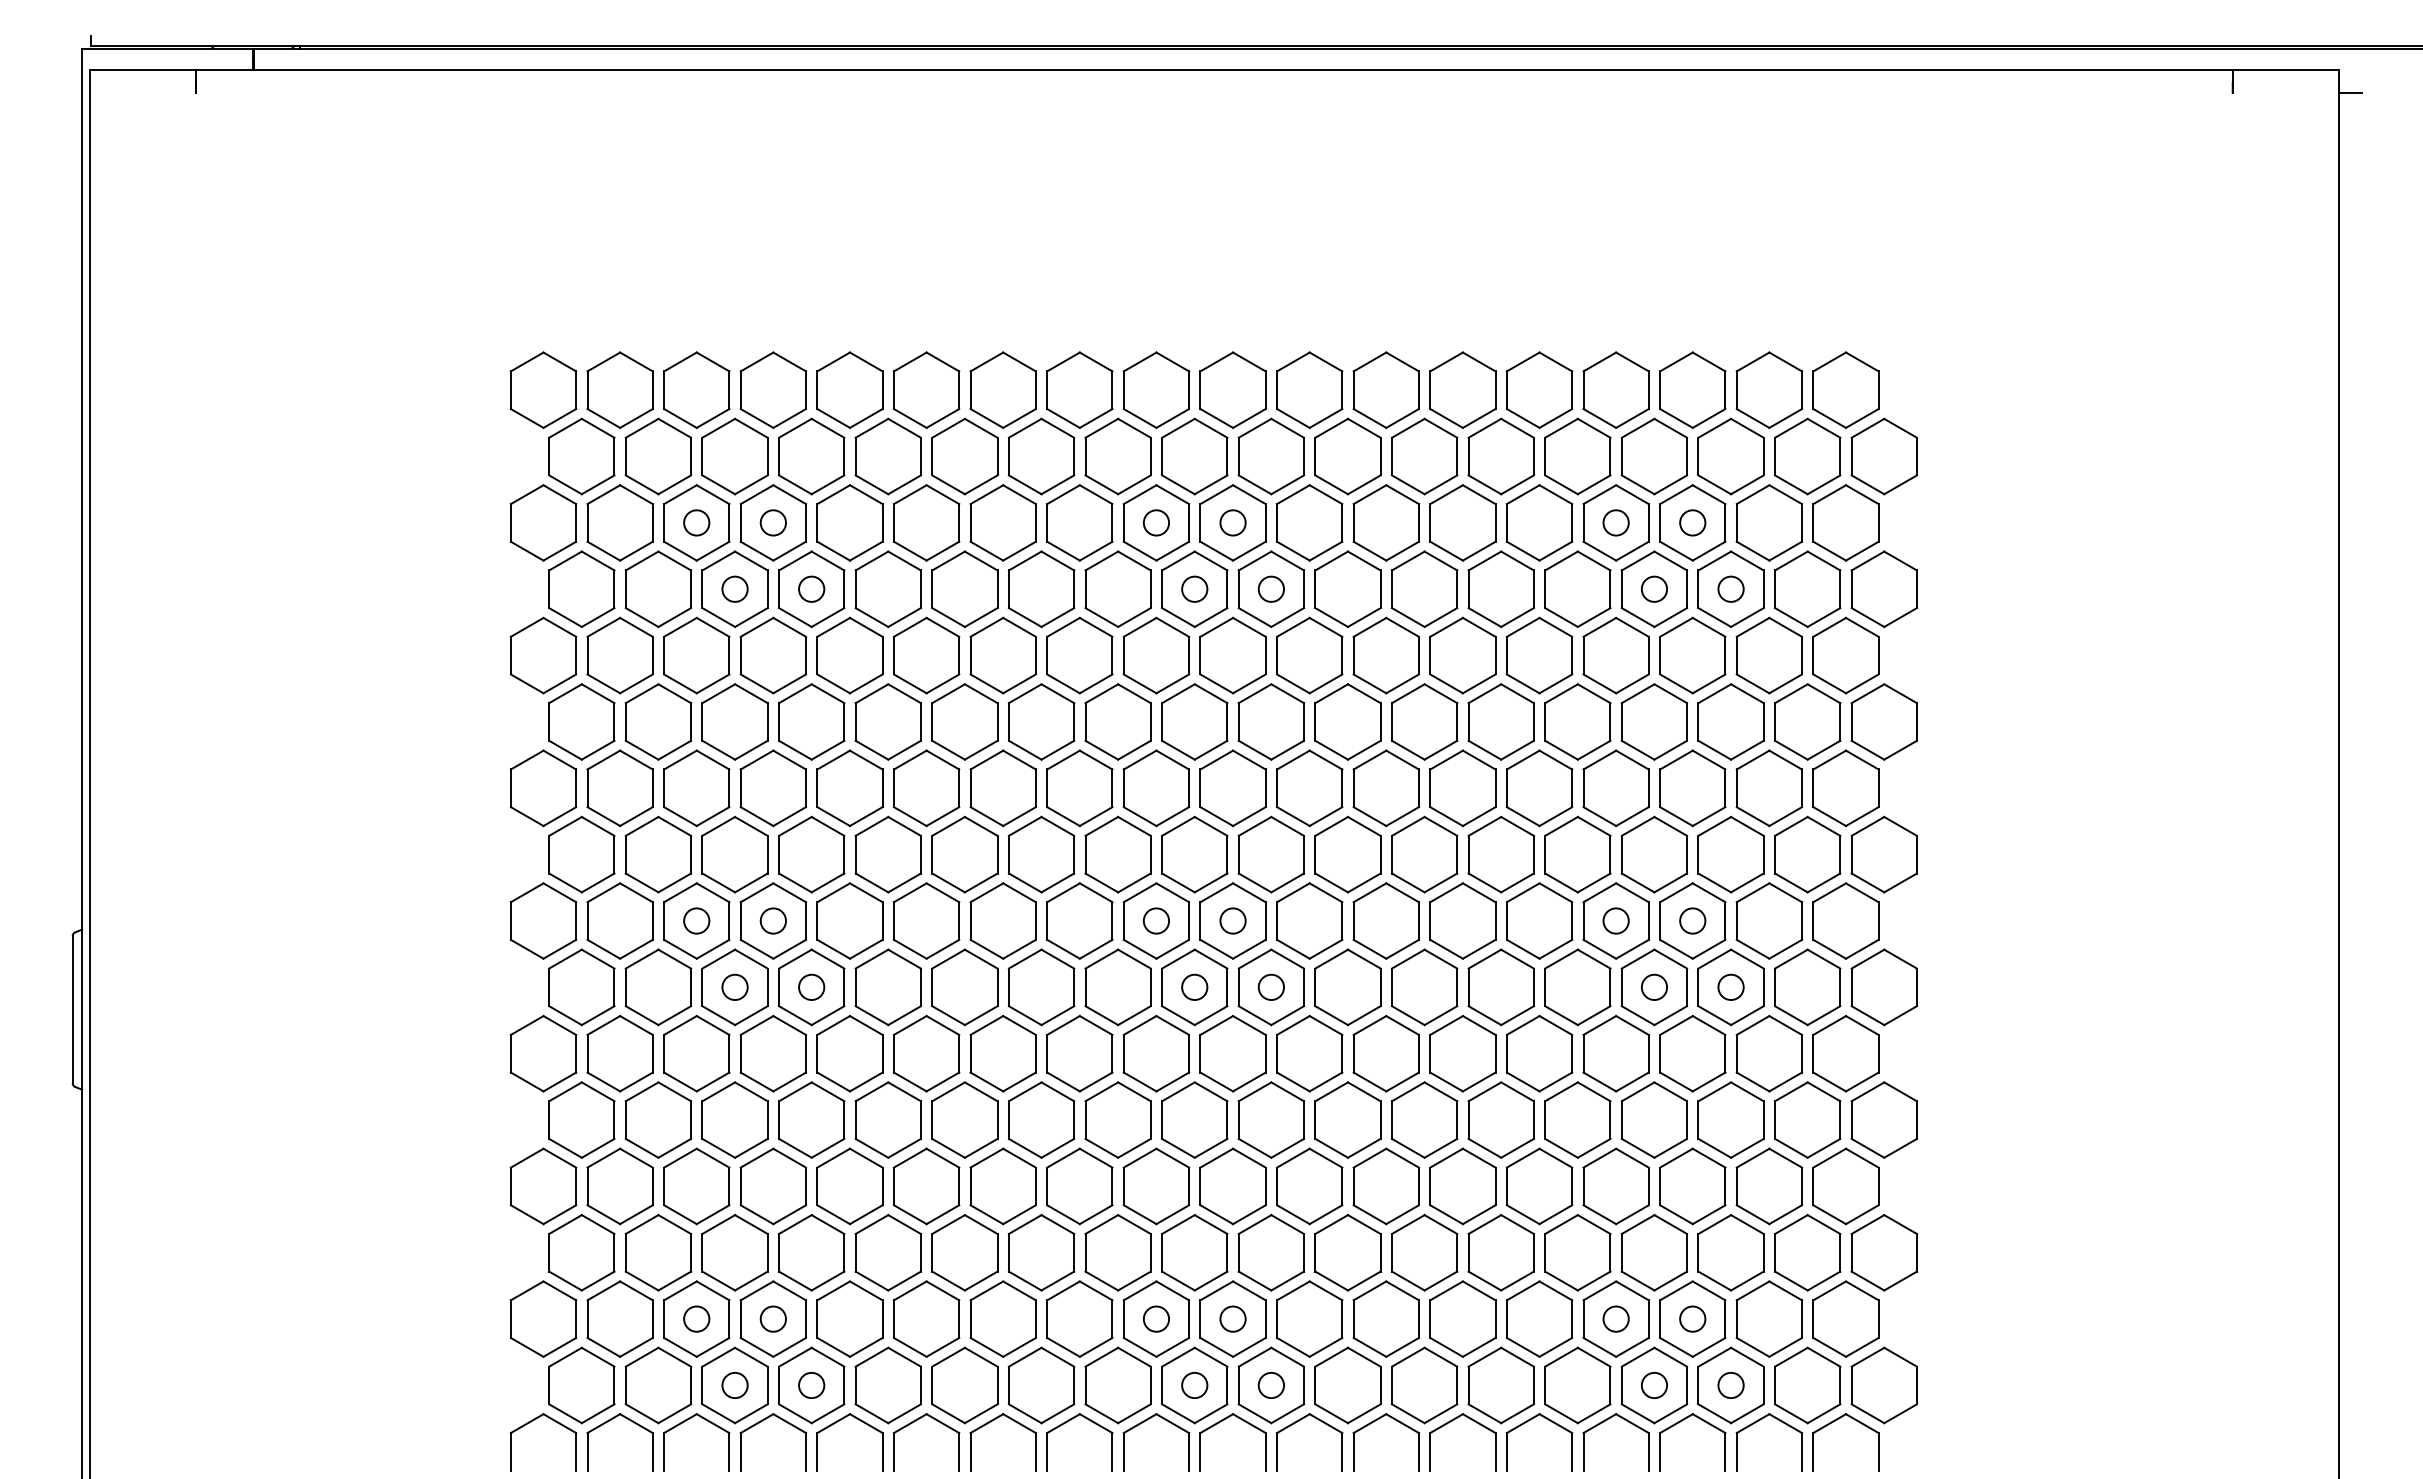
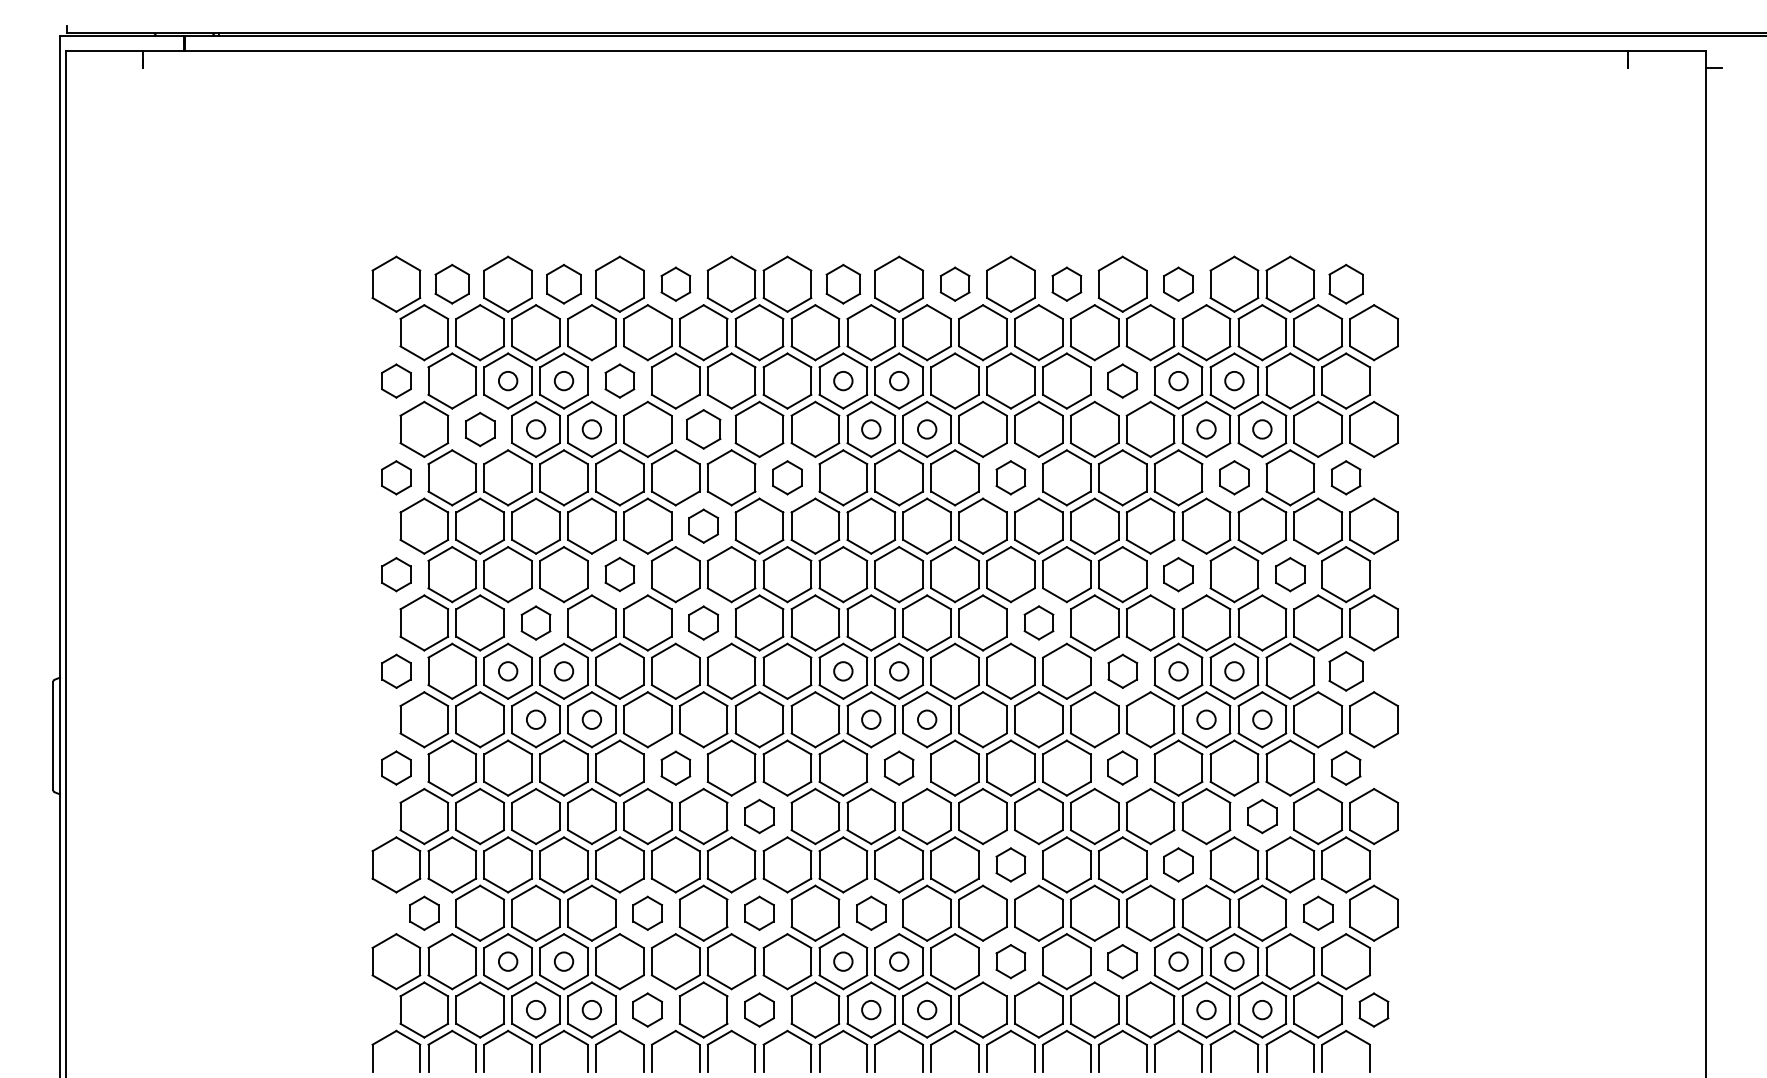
part: (619, 389) -> (451, 283), size x0.7
part: (772, 389) -> (563, 283), size x0.7
part: (926, 389) -> (675, 283), size x0.6
part: (1156, 389) -> (843, 283), size x0.7
part: (1309, 389) -> (954, 283), size x0.6
part: (1462, 389) -> (1066, 283), size x0.6
part: (1615, 389) -> (1178, 283), size x0.6
part: (1845, 389) -> (1345, 283), size x0.7
part: (543, 522) -> (396, 380), size x0.6
part: (849, 522) -> (619, 380), size x0.6
part: (1539, 522) -> (1122, 380), size x0.6
part: (964, 588) -> (703, 428), size x0.7
part: (658, 589) -> (480, 429), size x0.6
part: (543, 655) -> (396, 477), size x0.6
part: (1079, 655) -> (787, 477), size x0.6
part: (1385, 655) -> (1010, 477), size x0.6
part: (1692, 655) -> (1234, 477), size x0.6
part: (1845, 655) -> (1345, 477), size x0.6
part: (964, 721) -> (703, 525), size x0.6
part: (849, 787) -> (619, 574), size x0.6
part: (543, 788) -> (396, 574), size x0.6
part: (1615, 788) -> (1178, 574), size x0.6
part: (1769, 788) -> (1290, 574), size x0.6
part: (734, 854) -> (535, 622), size x0.6
part: (964, 854) -> (703, 622), size x0.6
part: (1424, 854) -> (1038, 622), size x0.6
part: (543, 920) -> (396, 670), size x0.6
part: (1539, 920) -> (1122, 670), size x0.6
part: (1845, 920) -> (1345, 670), size x0.7
part: (543, 1053) -> (396, 767), size x0.6
part: (926, 1053) -> (675, 767), size x0.6
part: (1232, 1053) -> (898, 767), size x0.6
part: (1539, 1053) -> (1122, 767), size x0.6
part: (1845, 1053) -> (1345, 767), size x0.6
part: (1041, 1119) -> (759, 816), size x0.6
part: (1730, 1119) -> (1261, 816), size x0.6
part: (1385, 1186) -> (1010, 864), size x0.6
part: (1615, 1186) -> (1178, 864), size x0.6
part: (581, 1252) -> (424, 913), size x0.6
part: (887, 1252) -> (647, 913), size x0.6
part: (1041, 1252) -> (759, 913), size x0.6
part: (1194, 1252) -> (871, 913), size x0.6
part: (1807, 1252) -> (1318, 913), size x0.6
part: (1385, 1318) -> (1010, 961), size x0.6
part: (1539, 1318) -> (1122, 961), size x0.6
part: (887, 1385) -> (647, 1010), size x0.6
part: (1041, 1385) -> (759, 1010), size x0.6
part: (1883, 1385) -> (1373, 1010), size x0.6

